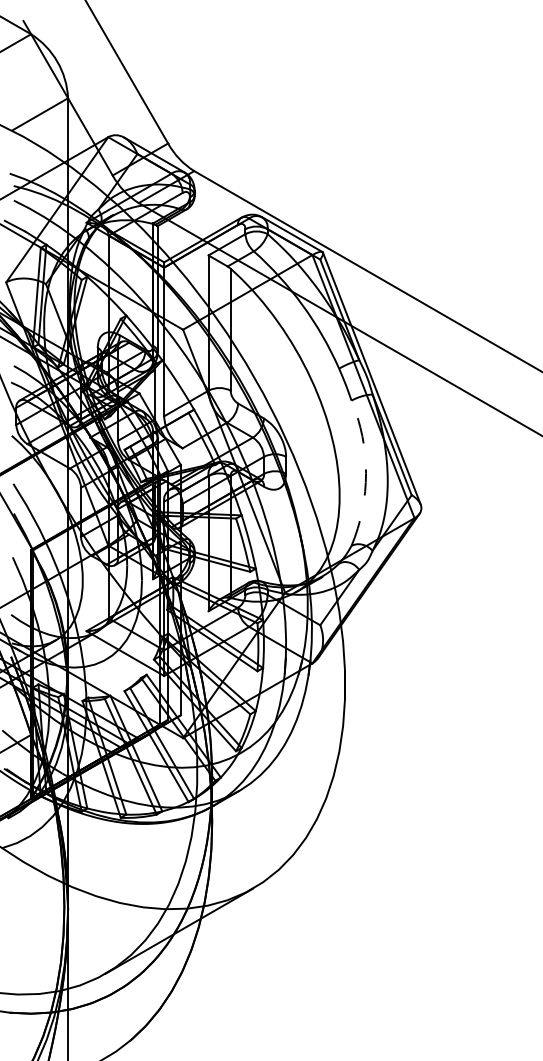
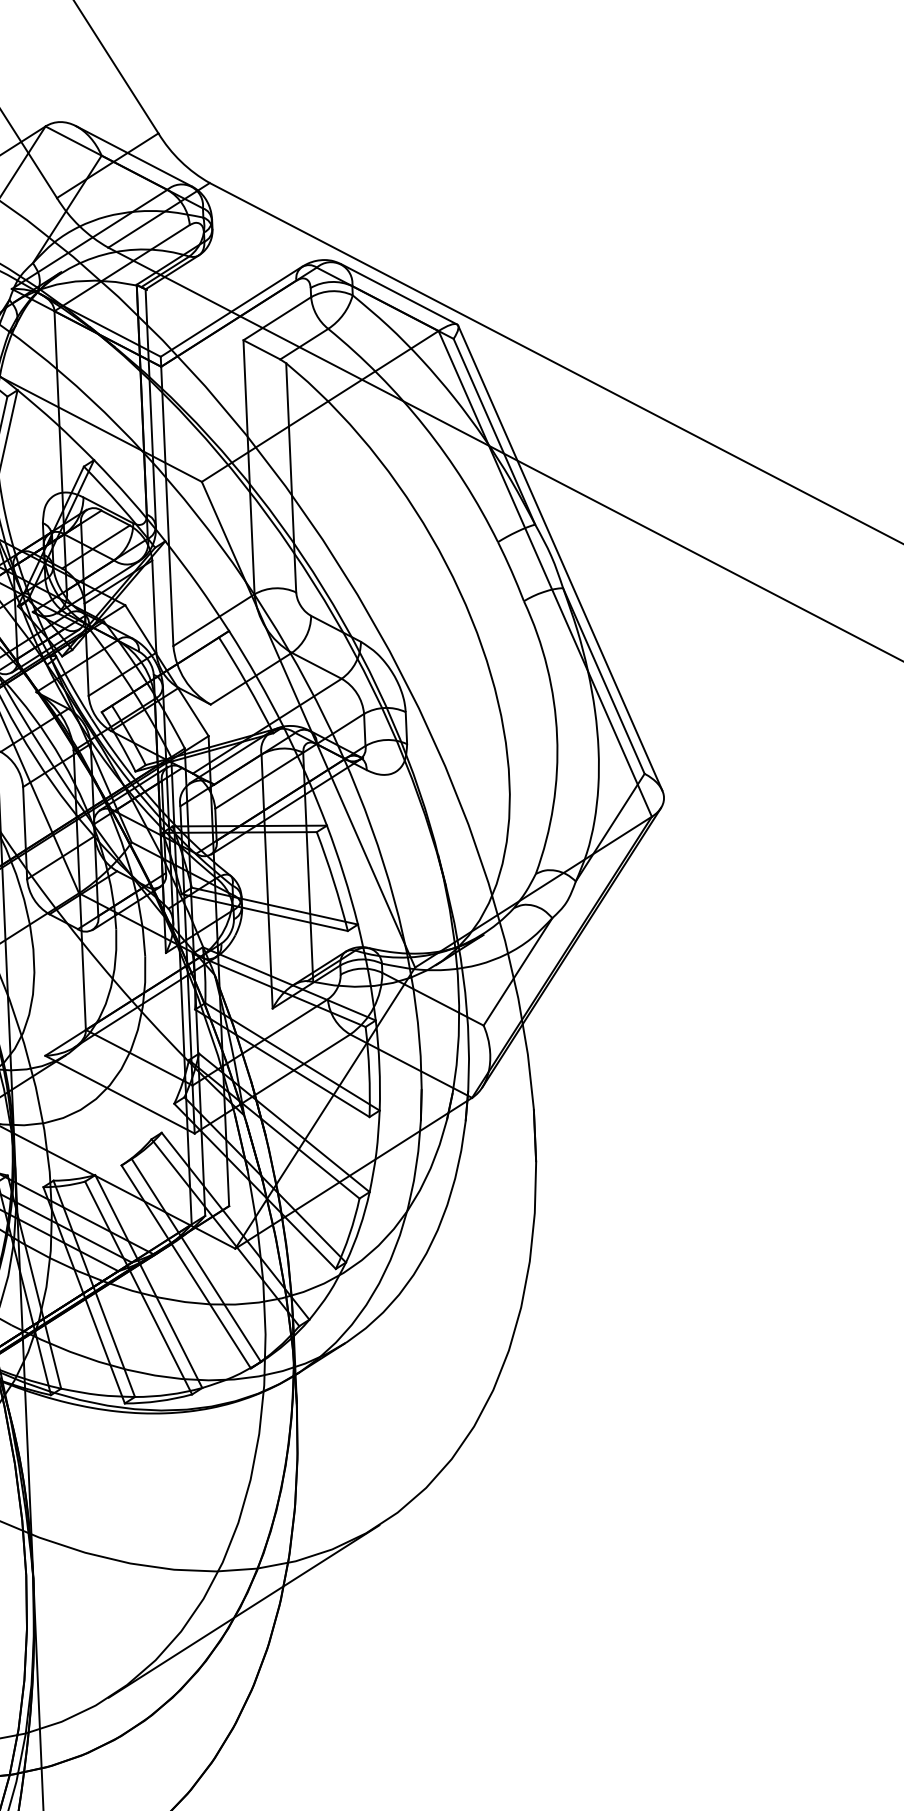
arc: (366, 473) -> (558, 736), dashed -> solid

